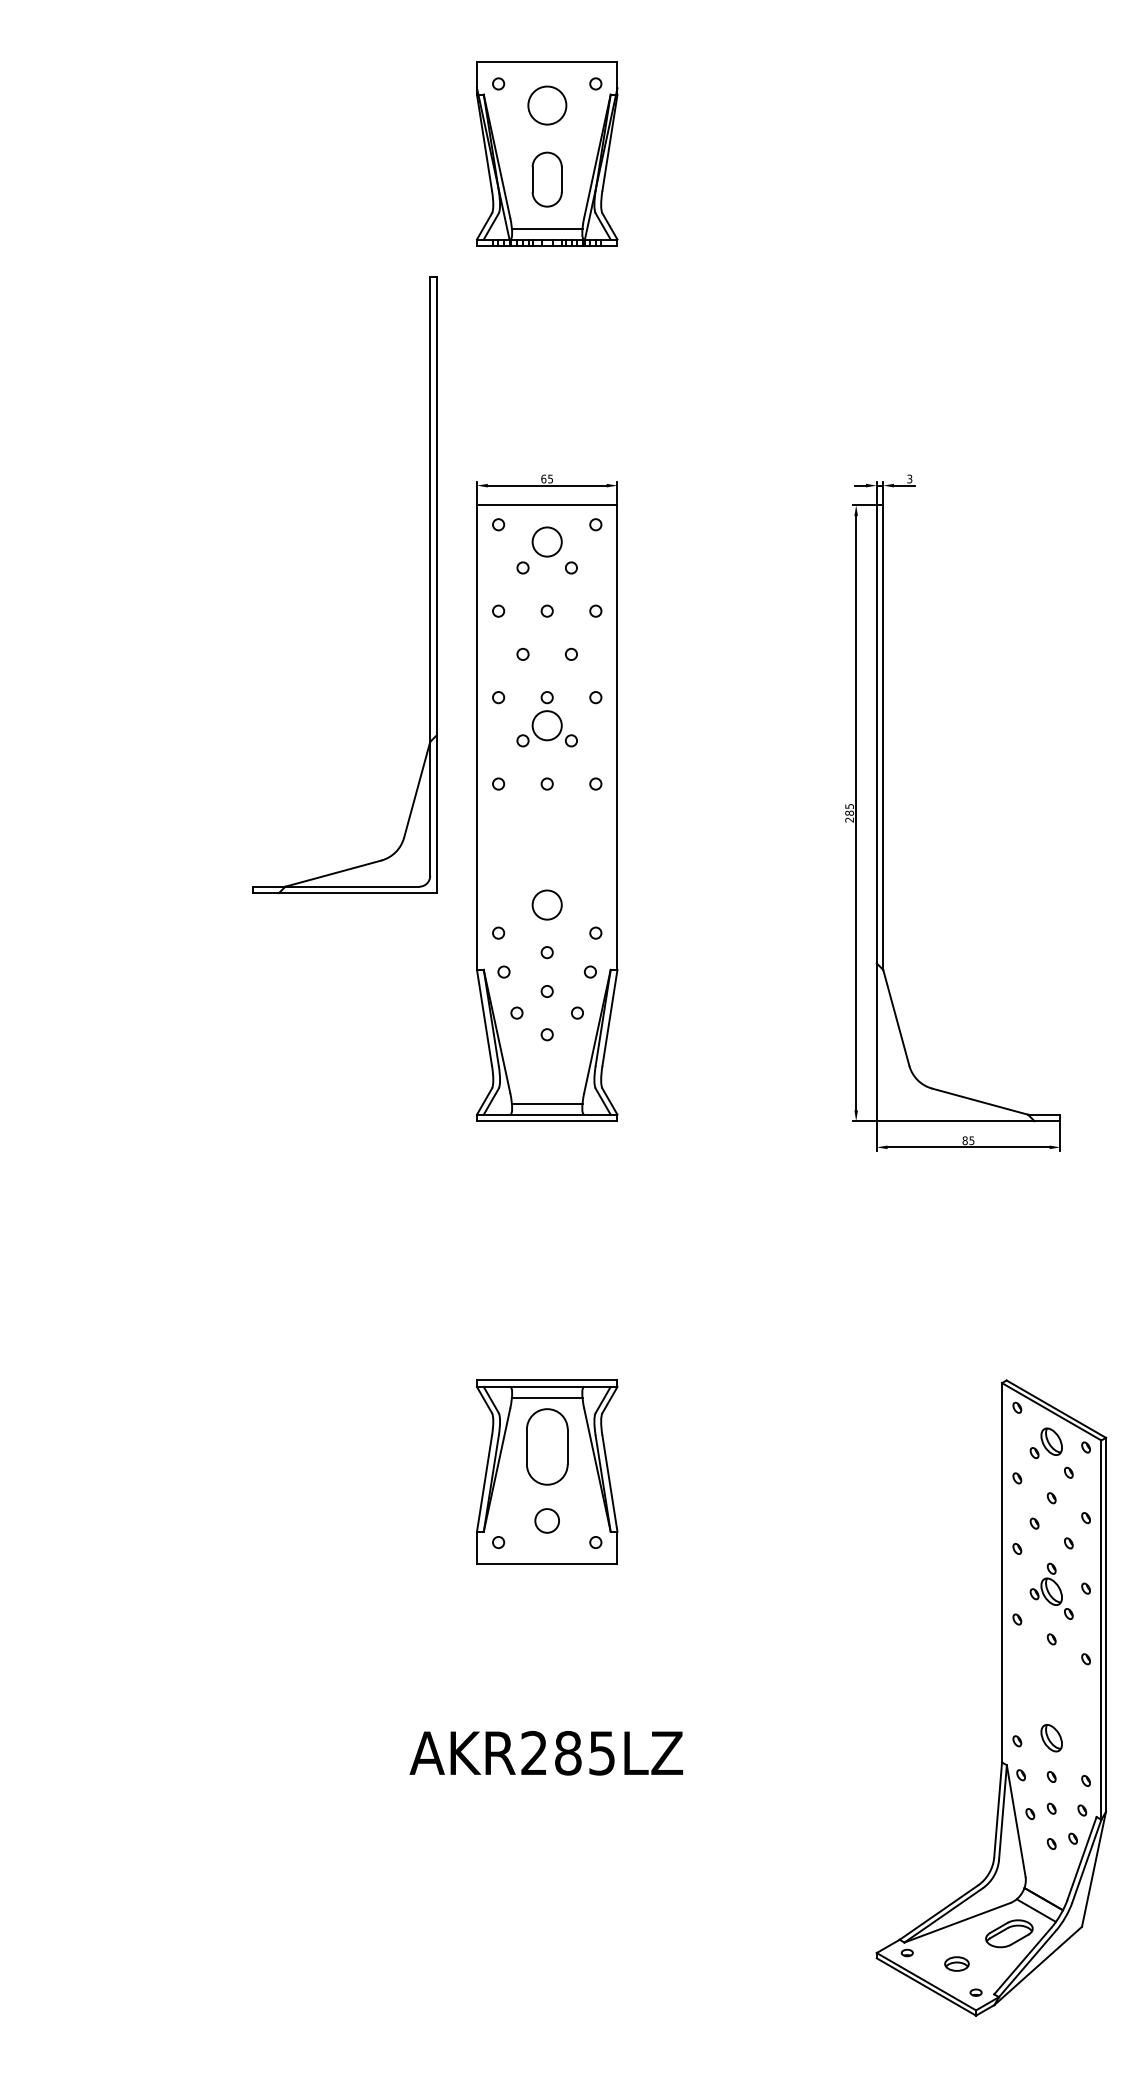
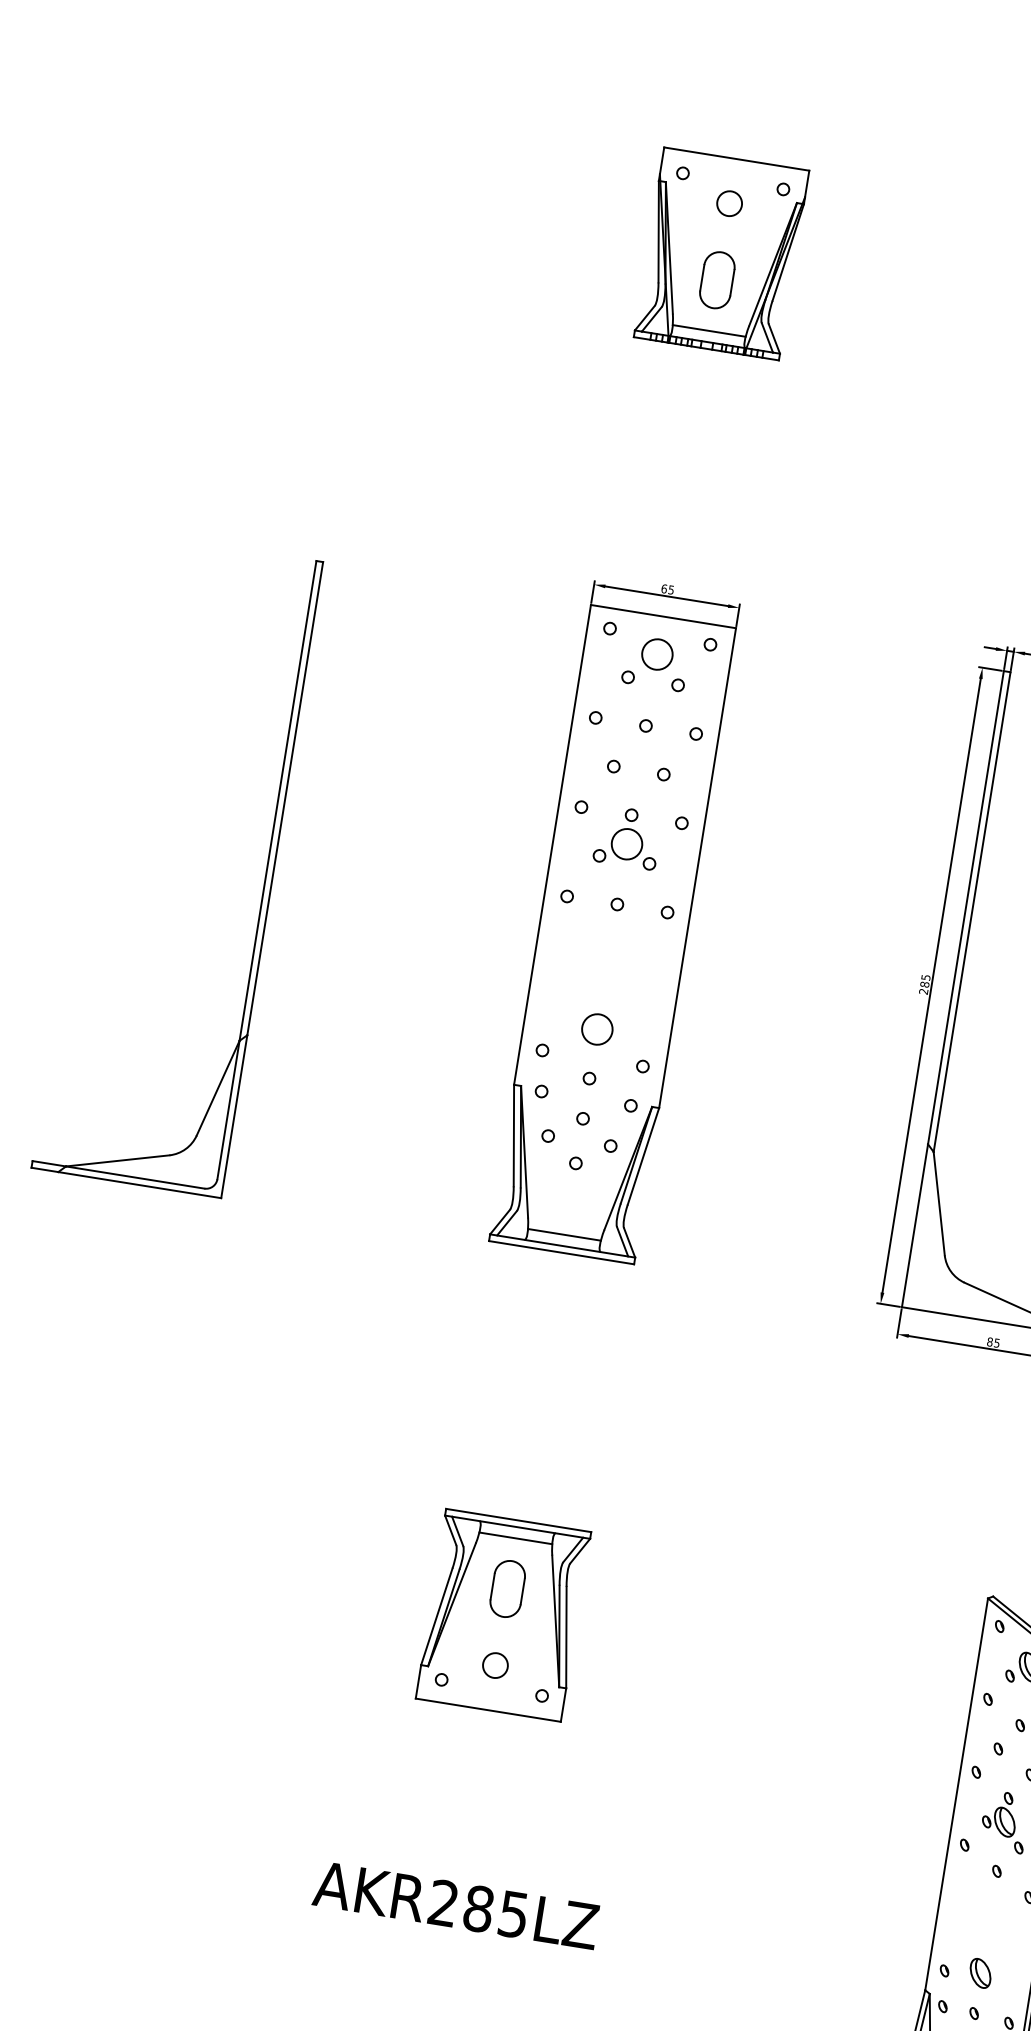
circle: (546, 105) -> (728, 203), size x0.62
part: (429, 585) -> (264, 879), moved
part: (546, 1446) -> (507, 1588), size x0.71

